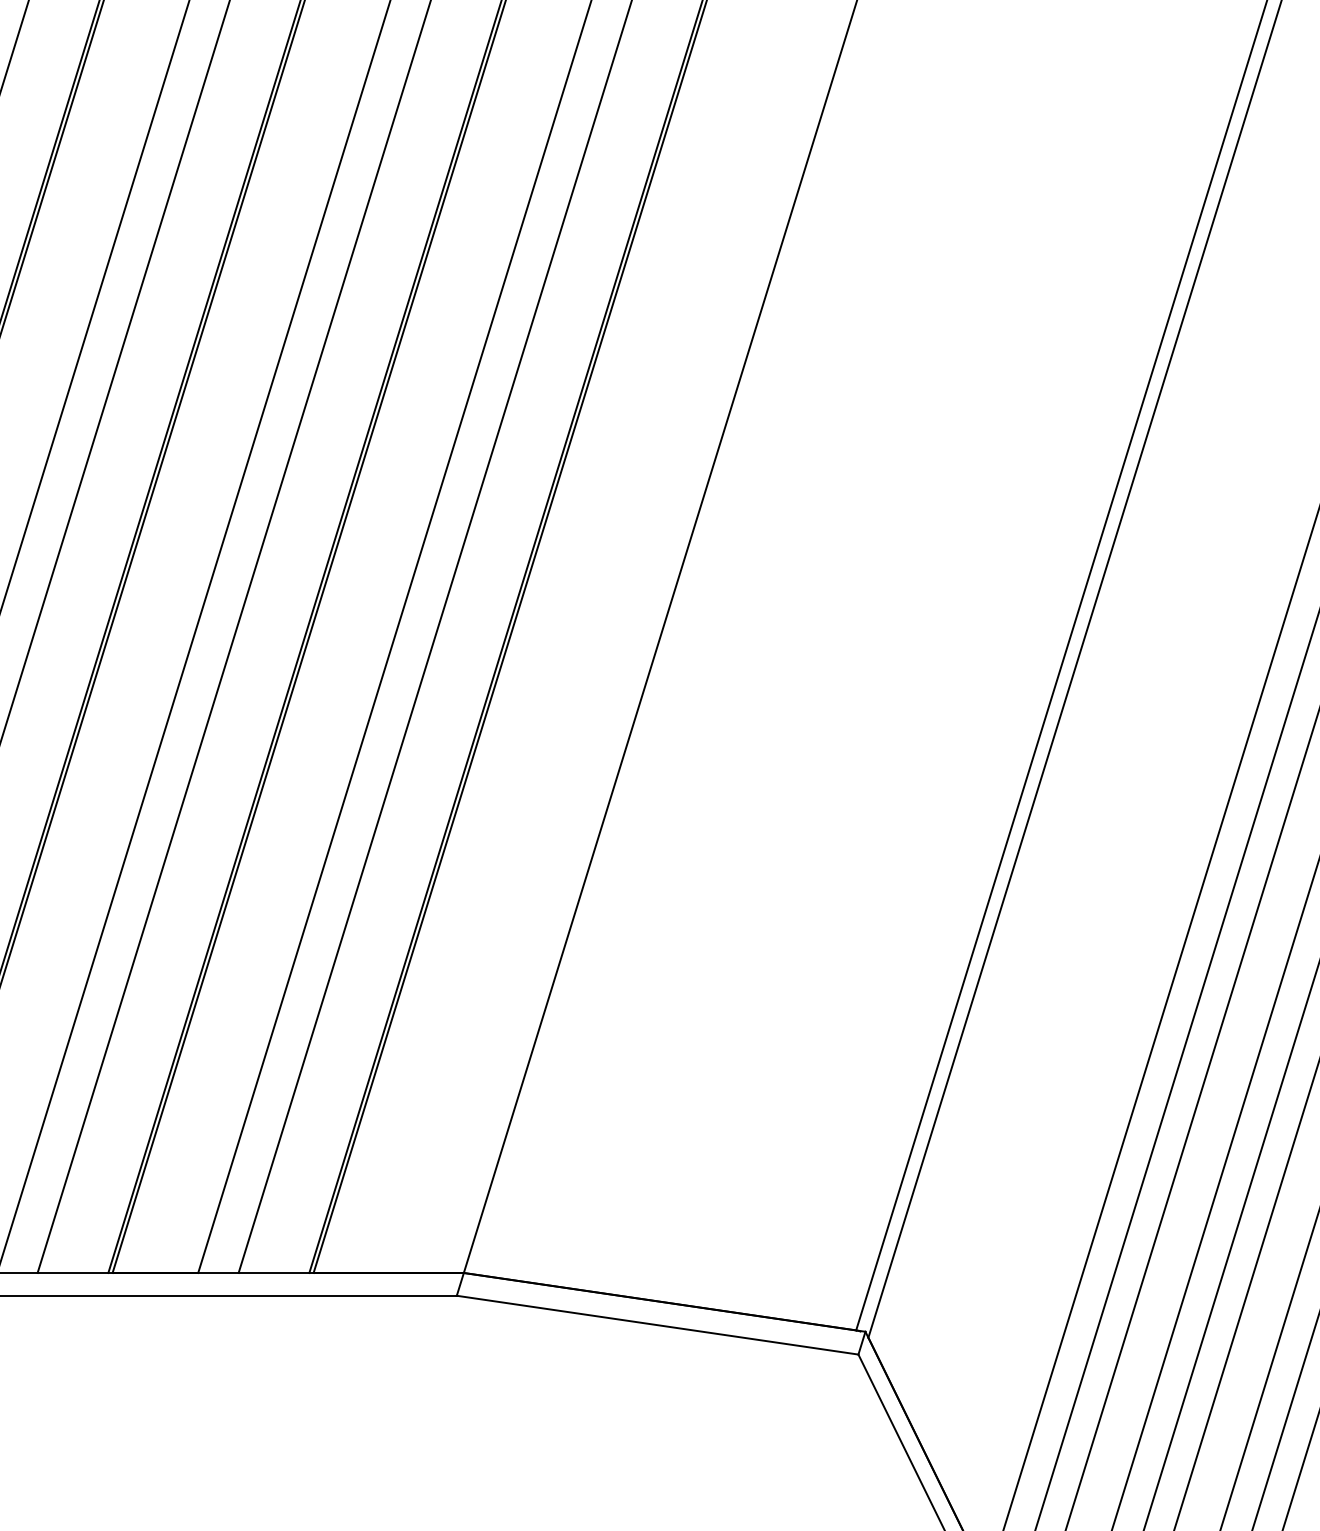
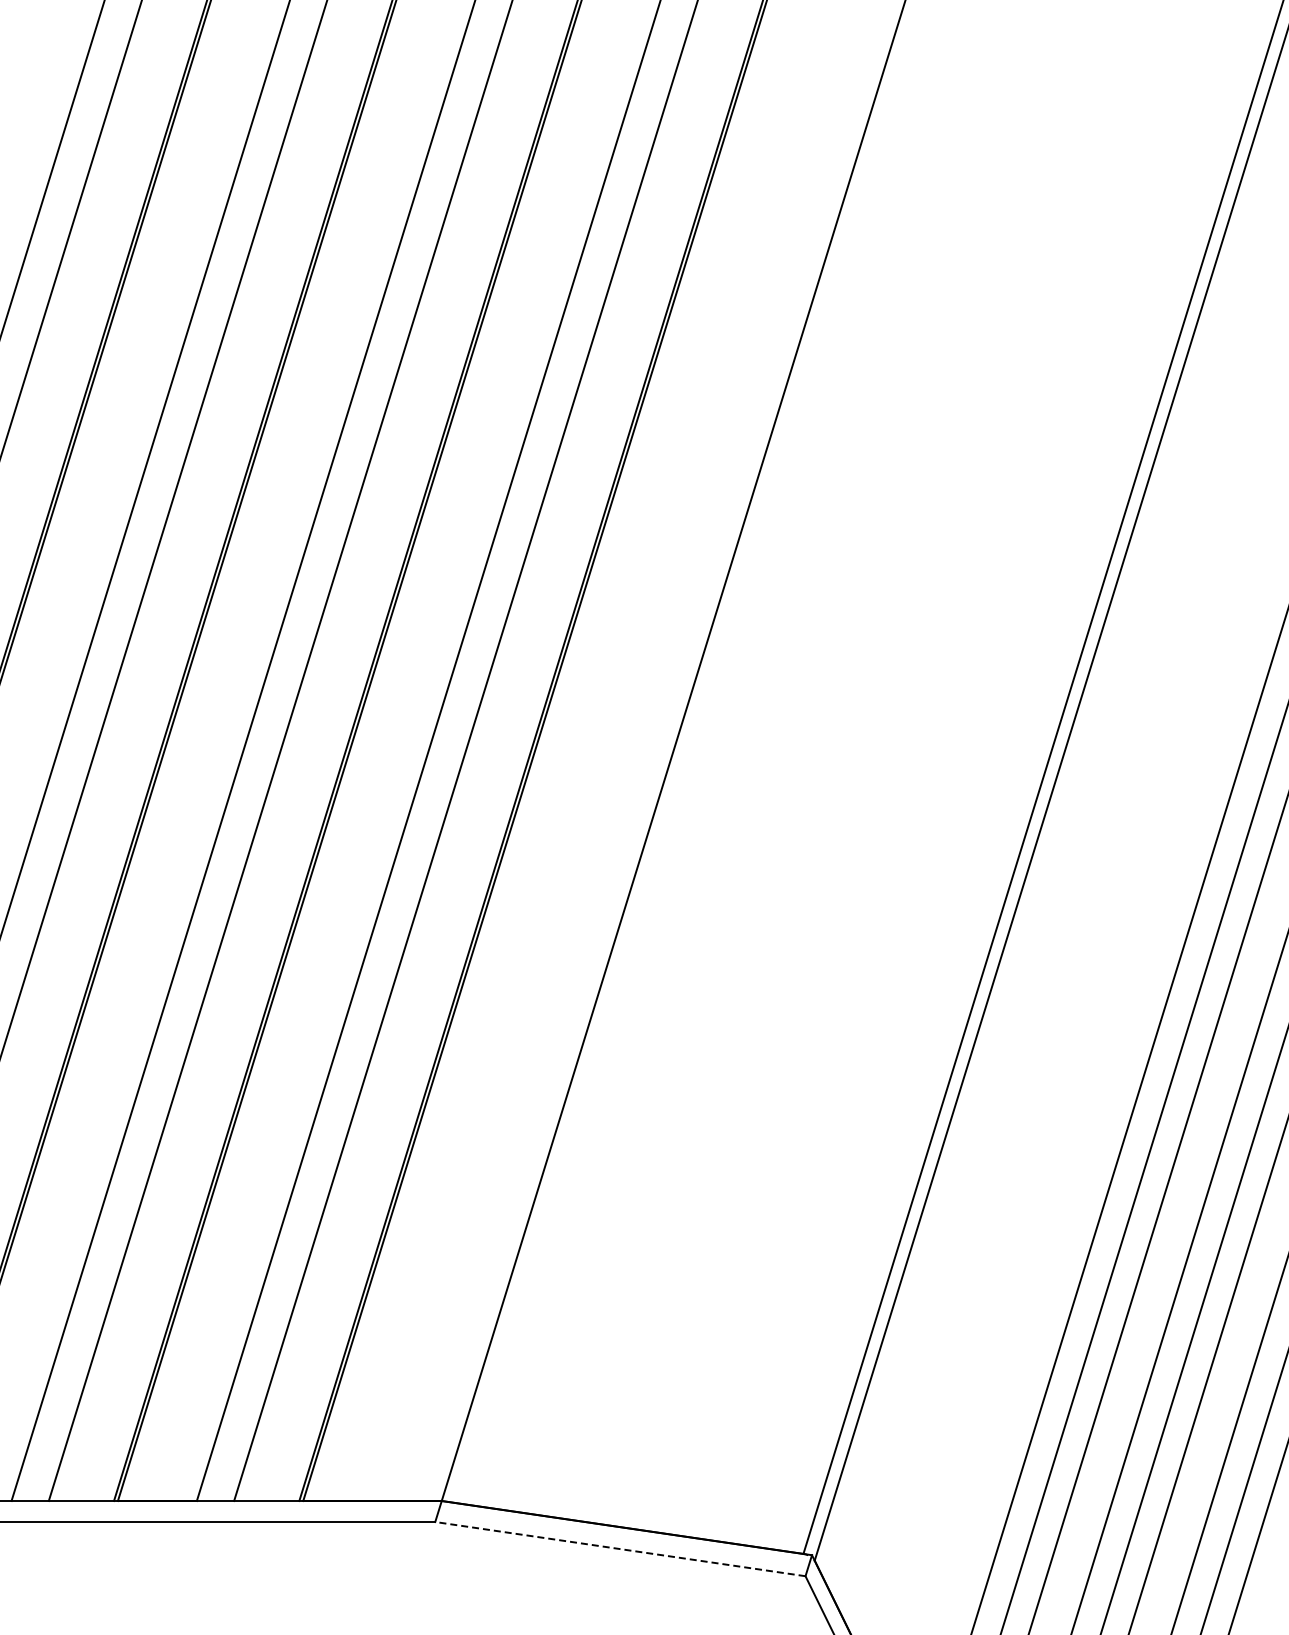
line: (656, 1325) -> (619, 1549), solid -> dashed

